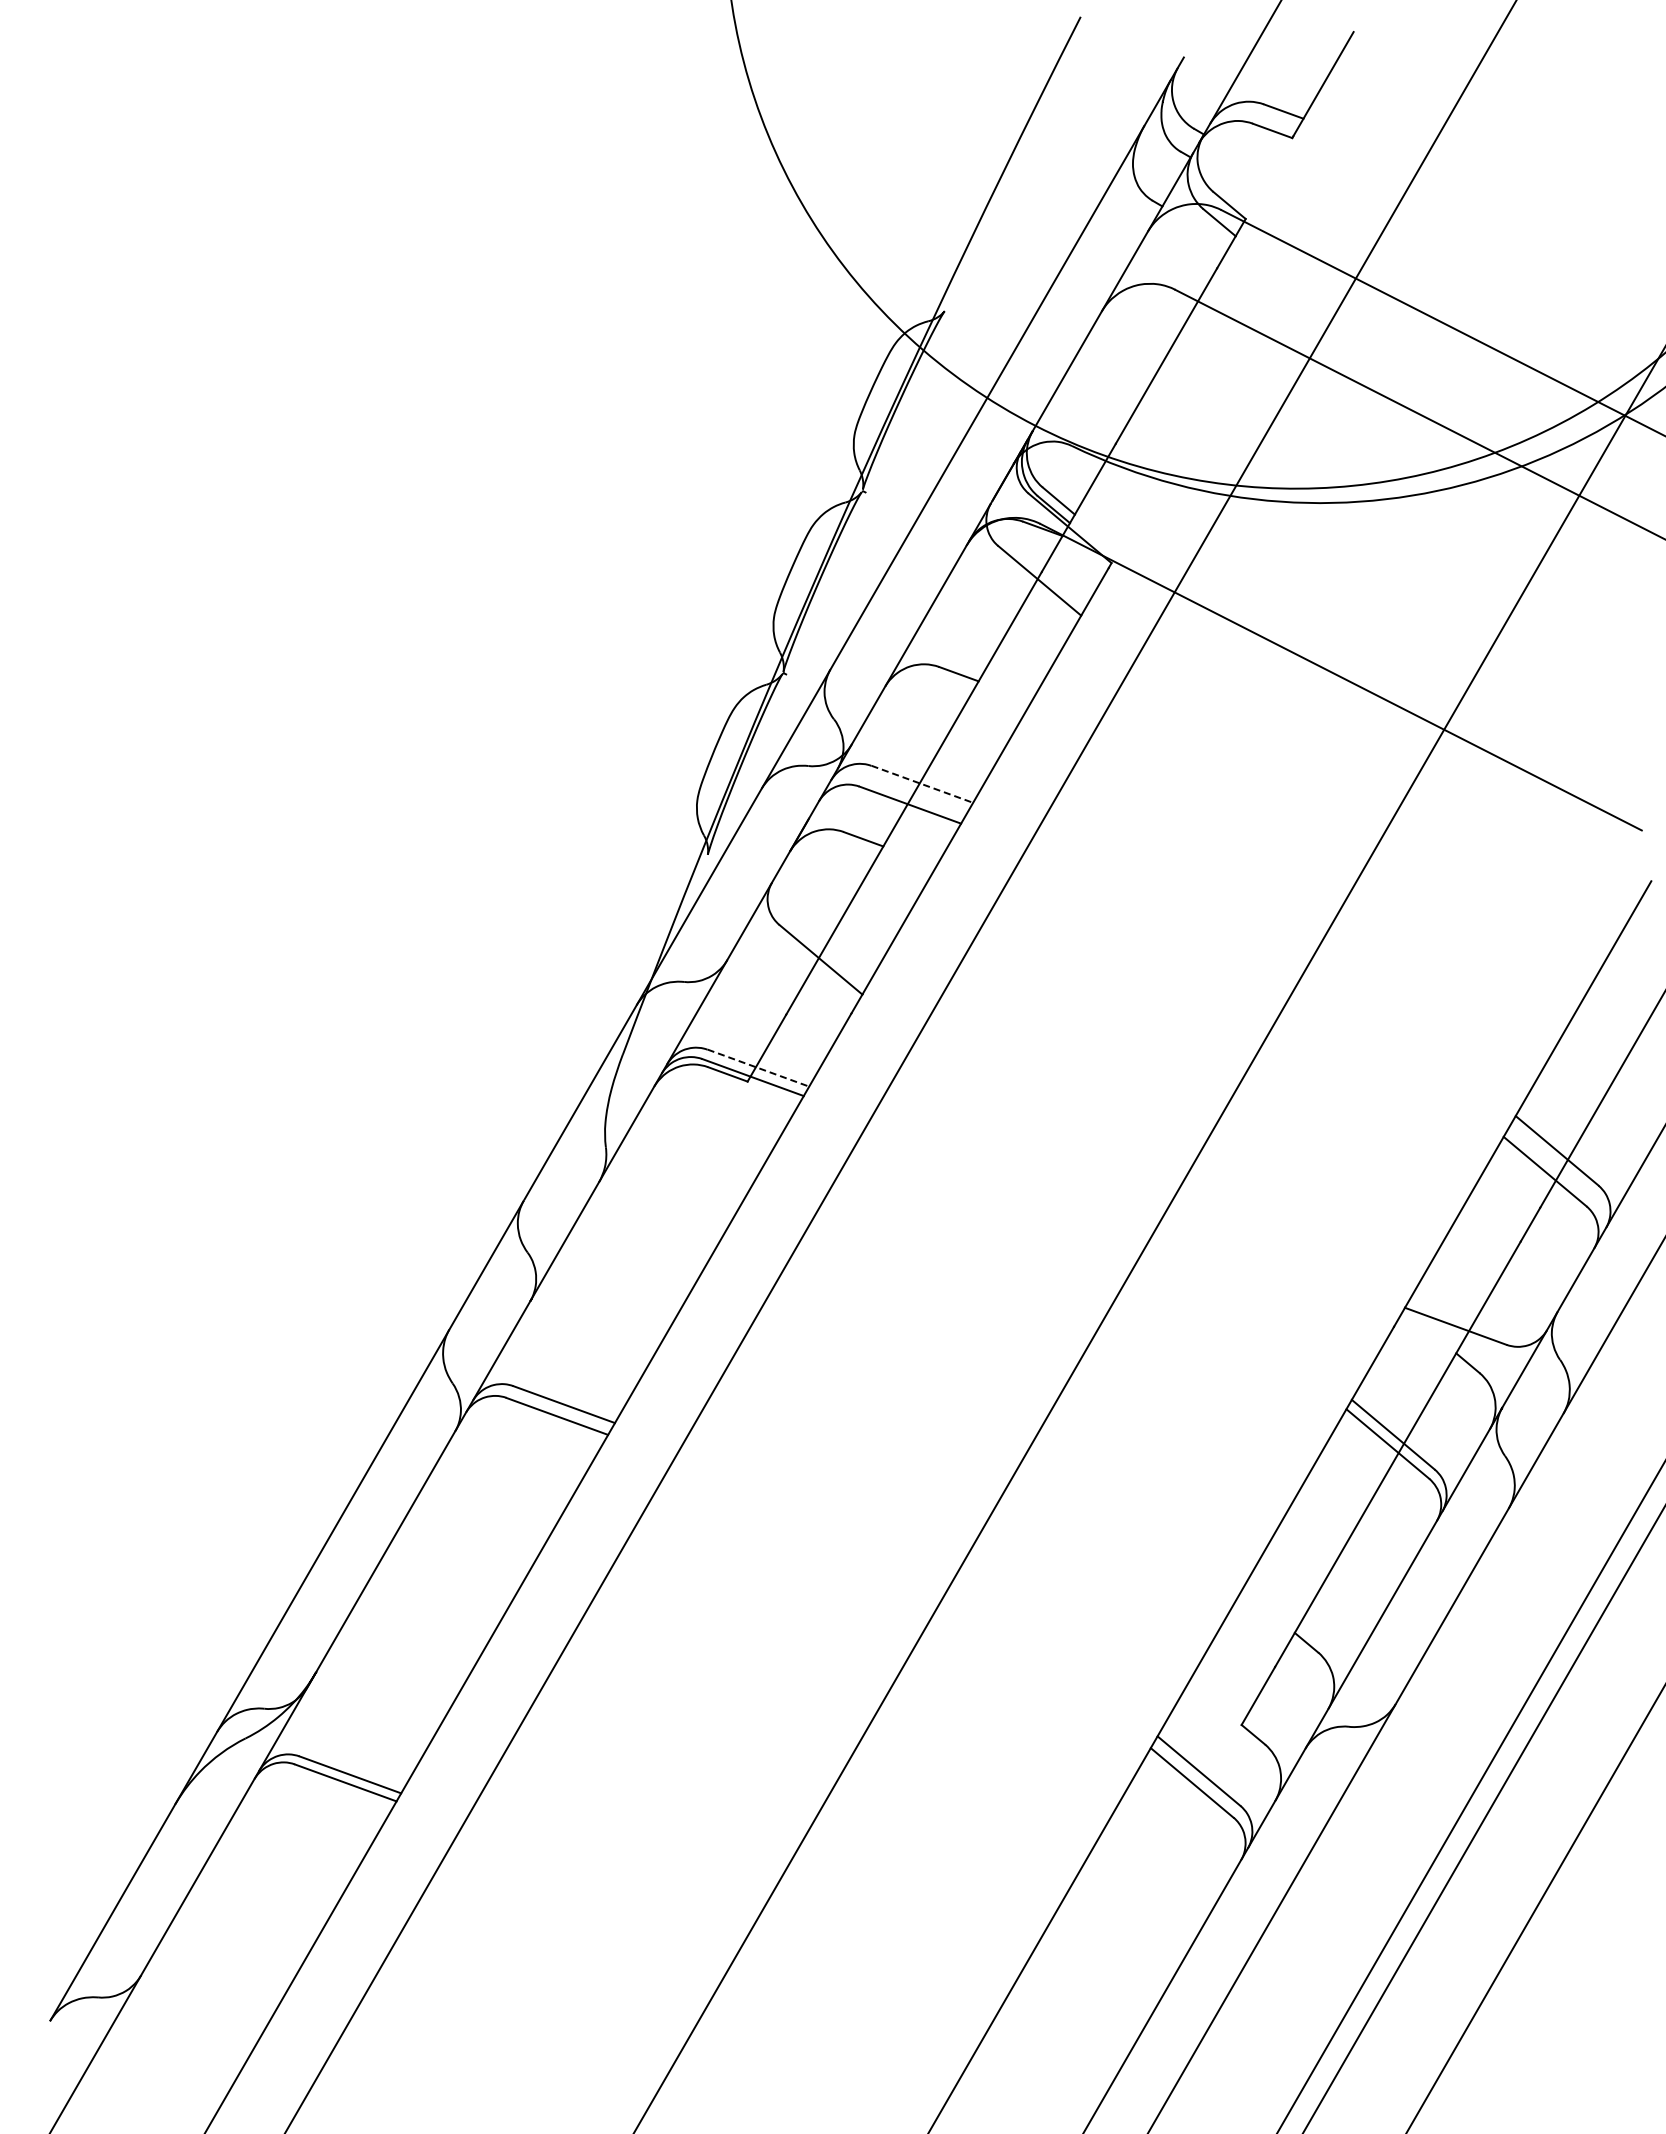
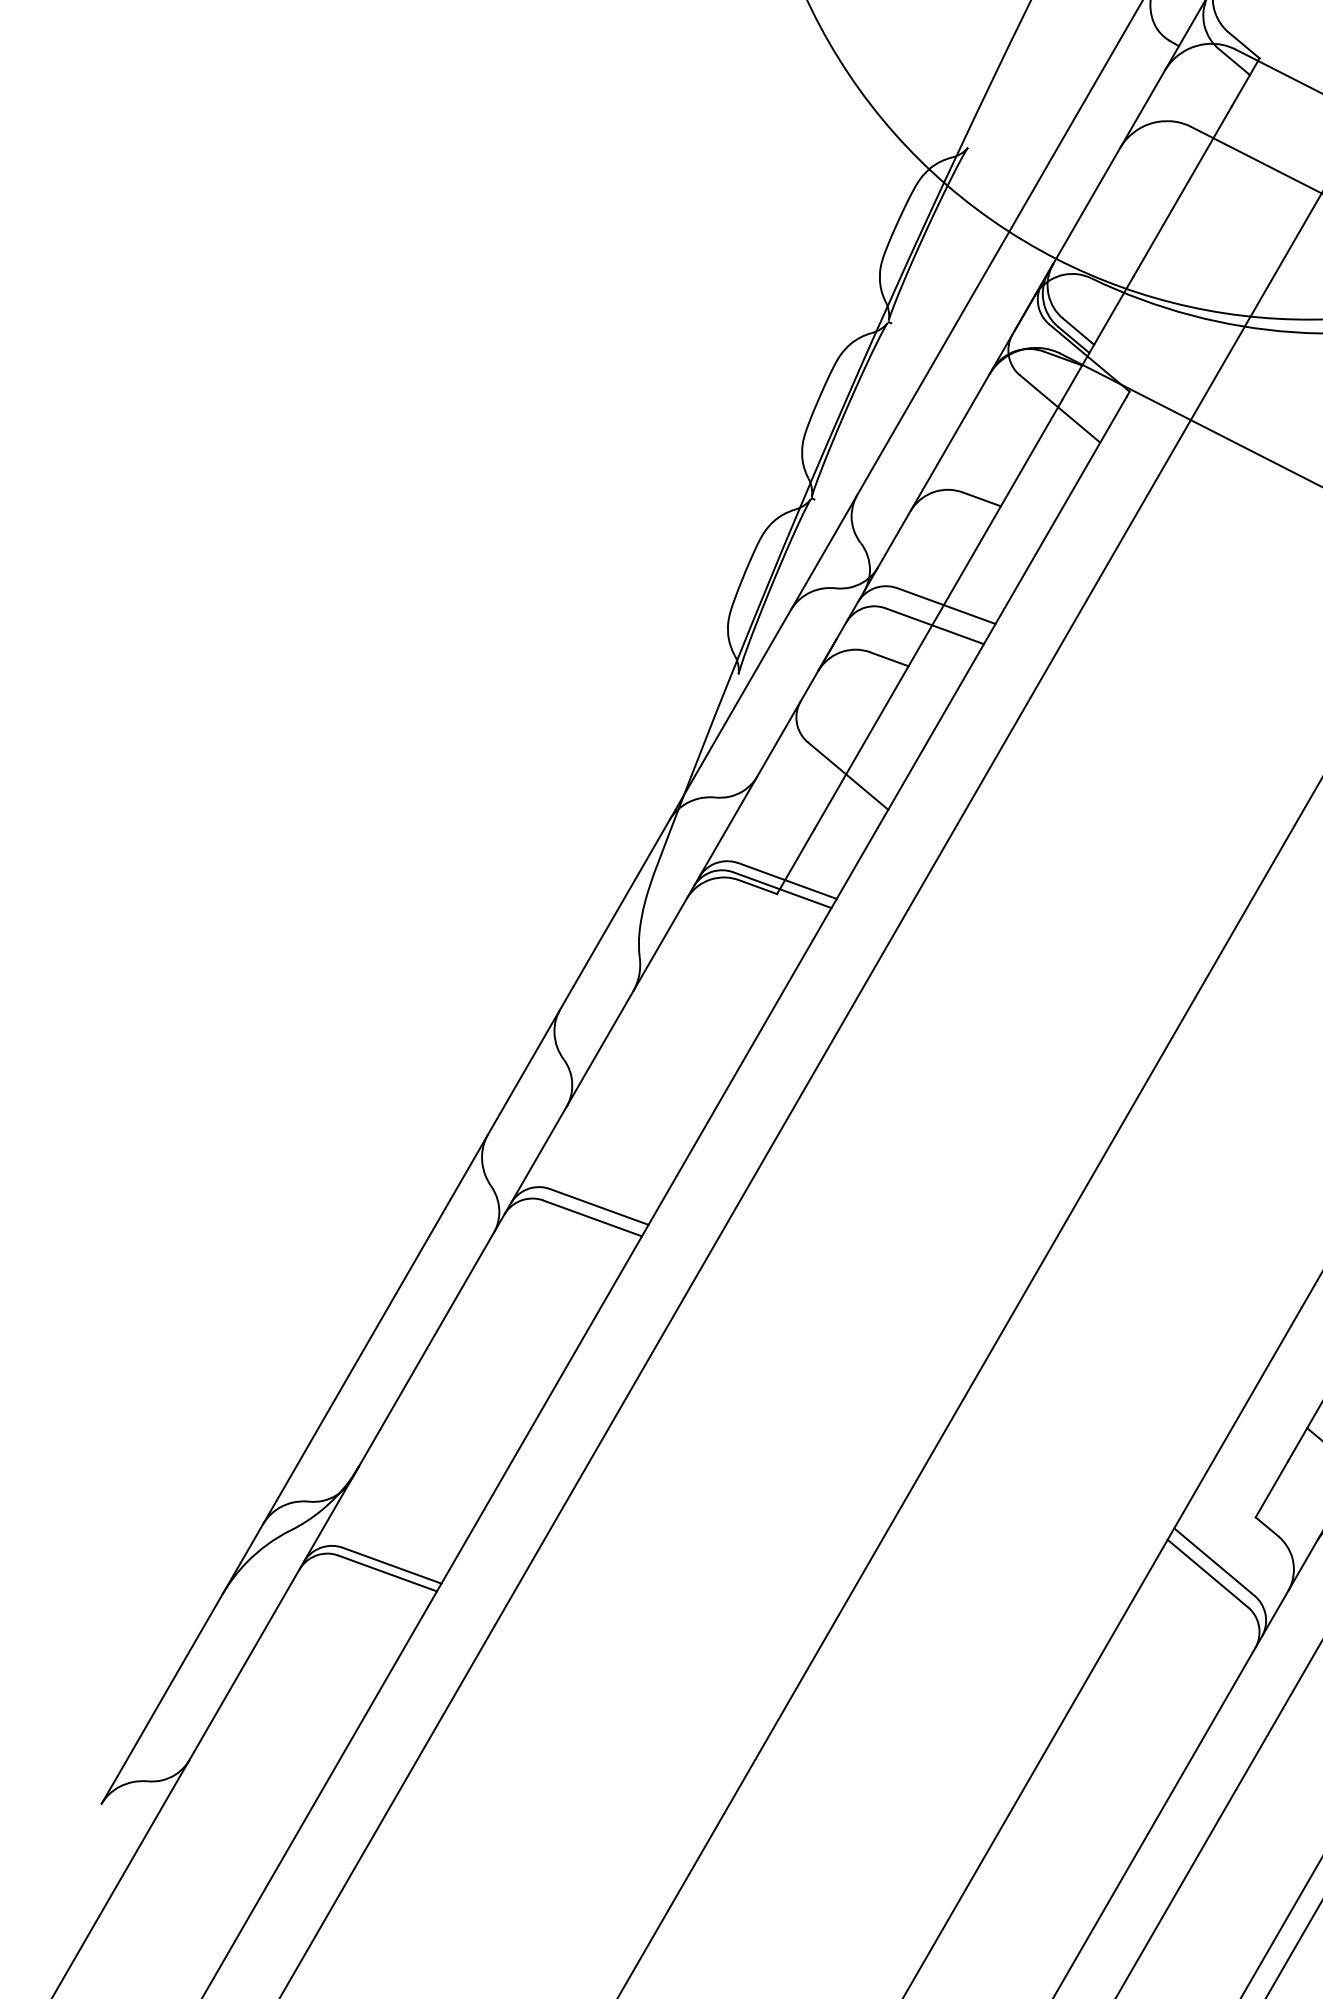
line: (922, 784) -> (946, 606), dashed -> solid
line: (758, 1068) -> (787, 881), dashed -> solid

